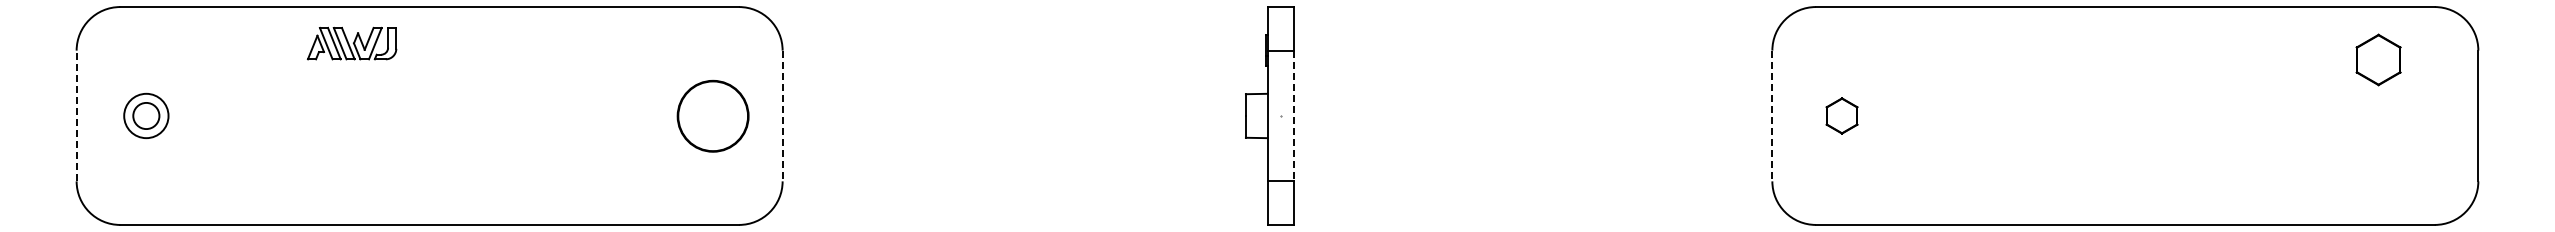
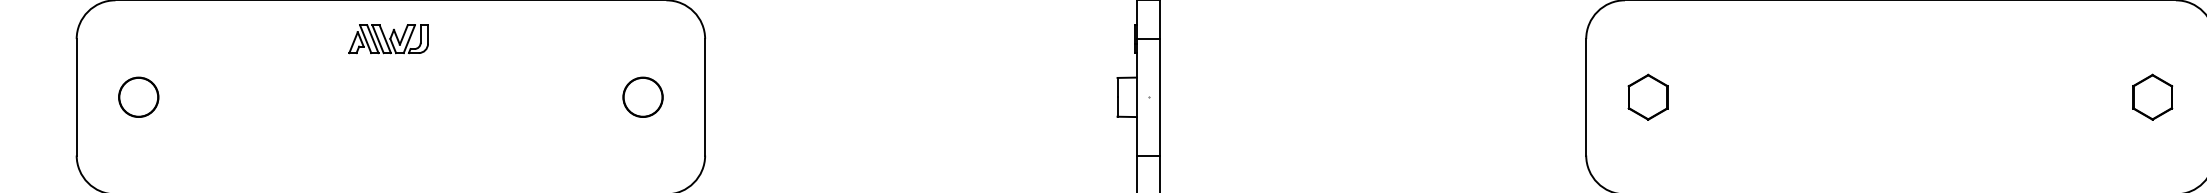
part: (352, 43) -> (389, 39), moved
part: (2378, 59) -> (2152, 96), moved
line: (76, 115) -> (76, 96), dashed -> solid
circle: (146, 115) -> (138, 96), size x1.67
circle: (712, 115) -> (642, 96), size x0.62
part: (1841, 115) -> (1647, 96), size x1.43
line: (782, 116) -> (705, 97), dashed -> solid
line: (1293, 116) -> (1159, 97), dashed -> solid
line: (1772, 116) -> (1586, 97), dashed -> solid

